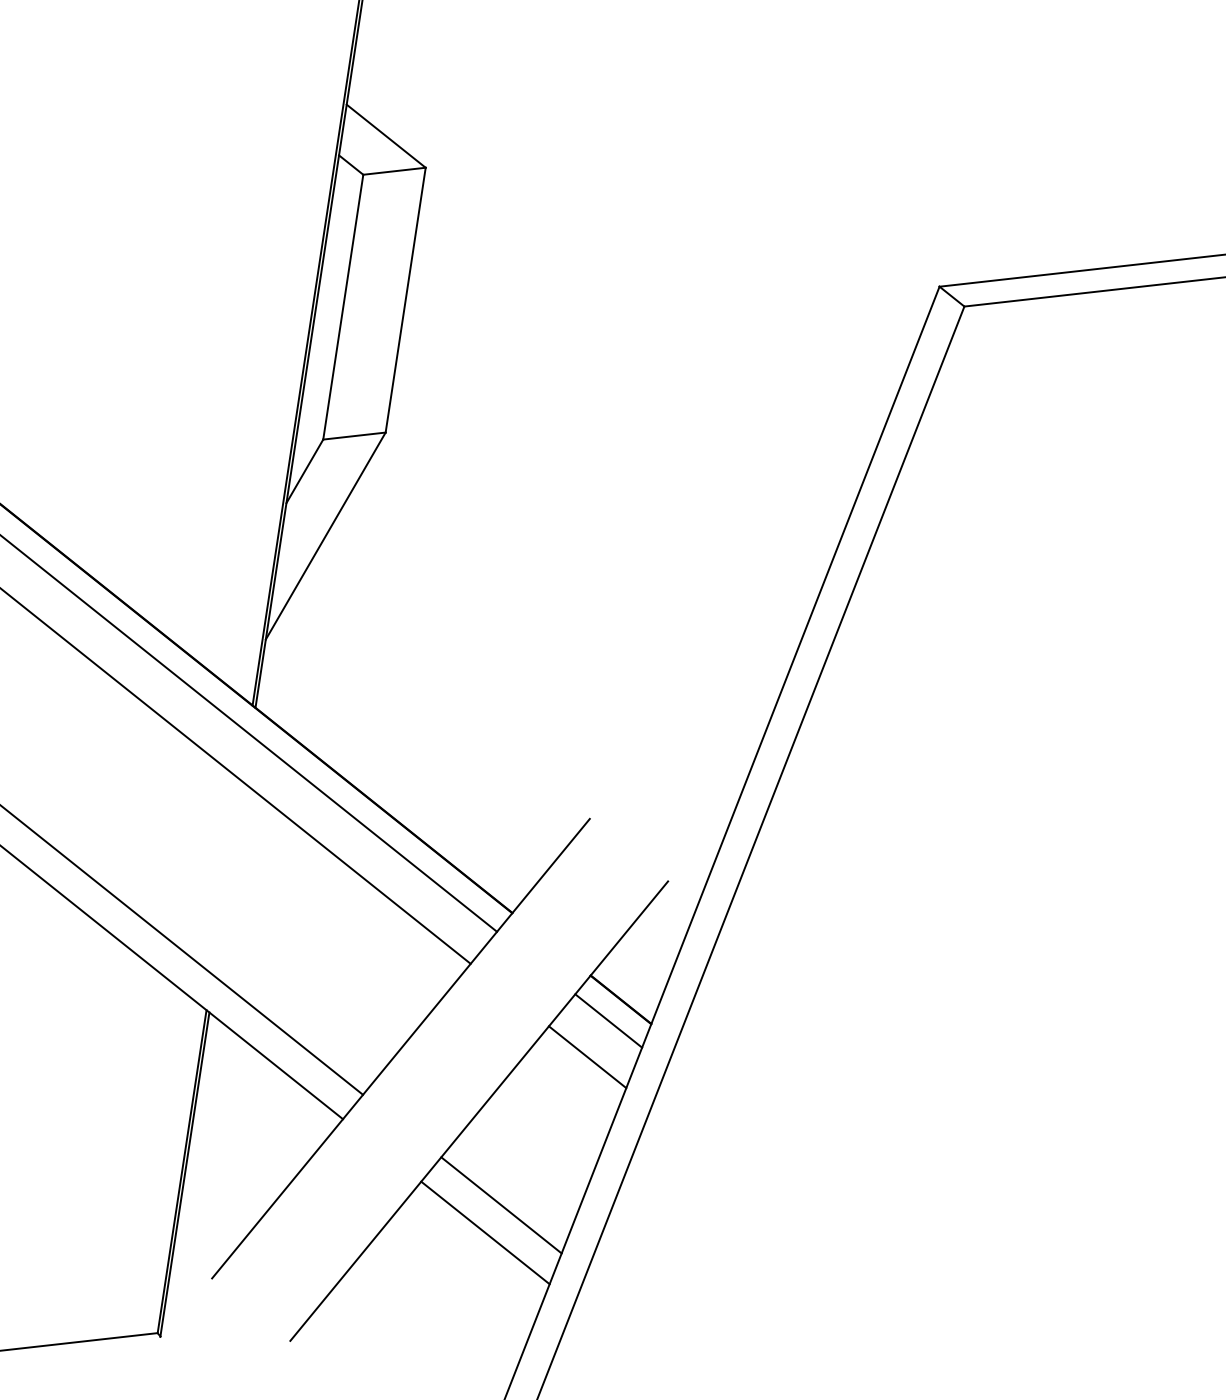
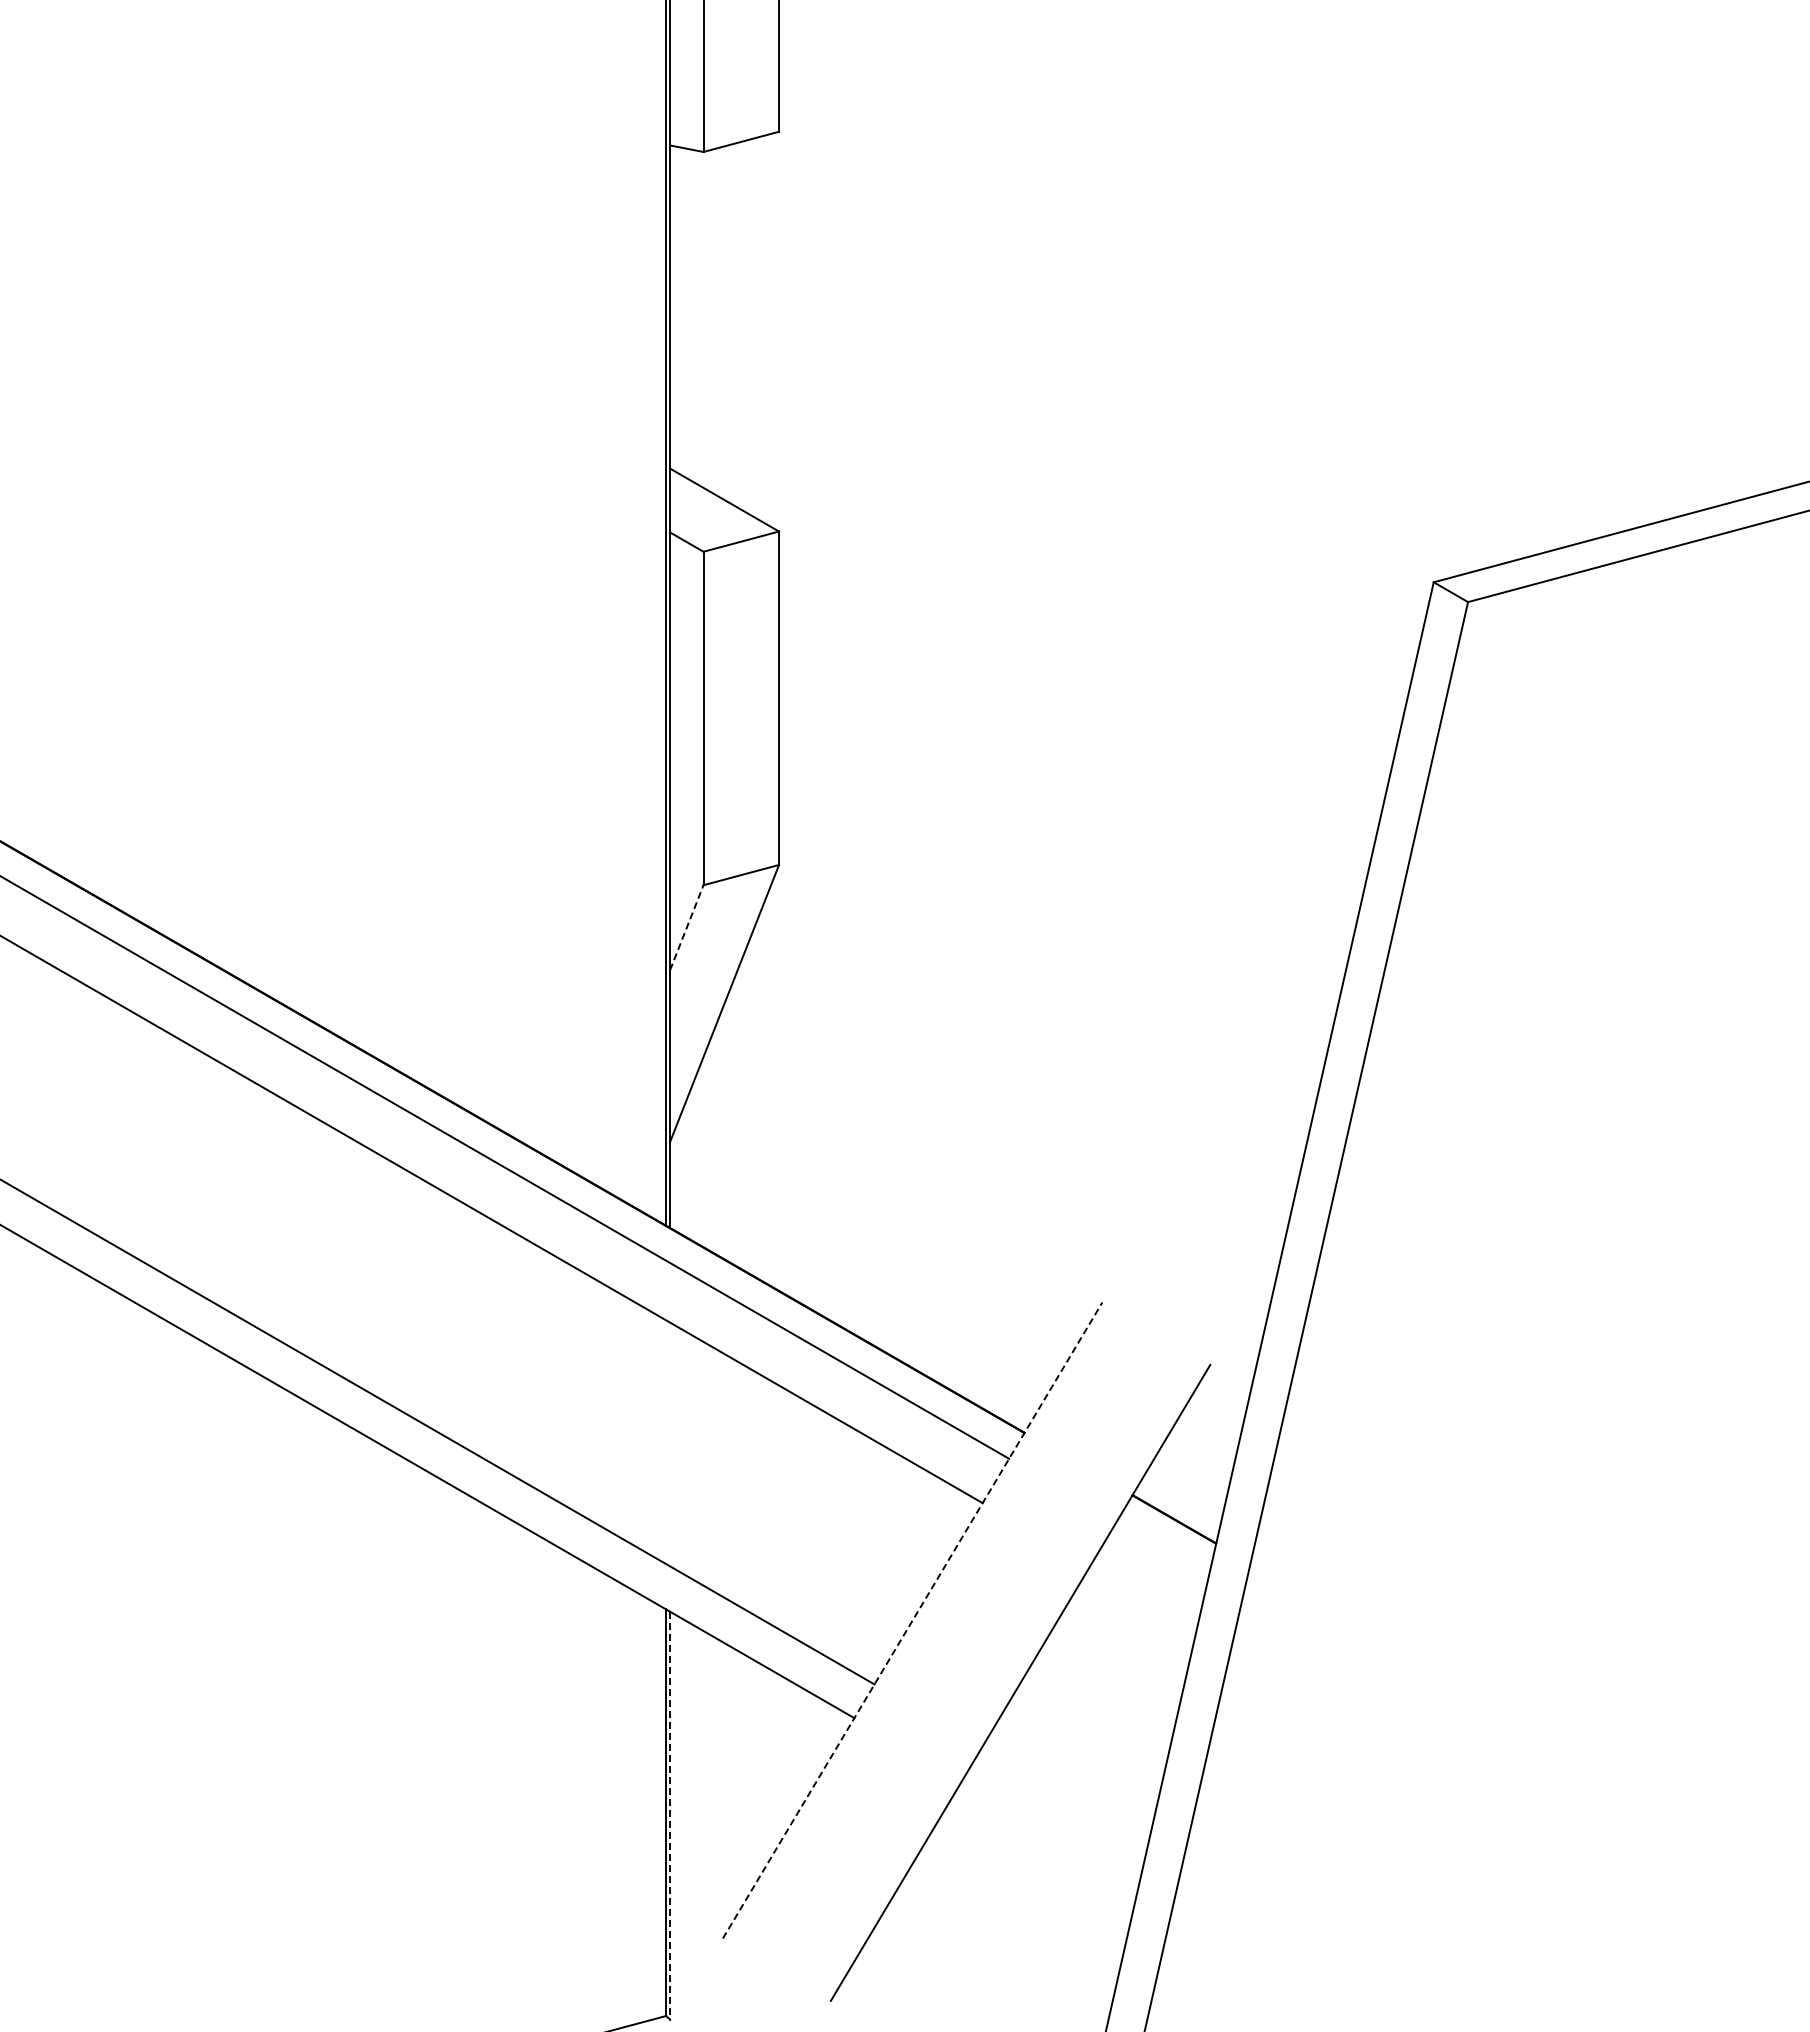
line: (304, 471) -> (686, 927), solid -> dashed
line: (609, 1020) -> (1163, 1547), removed
line: (400, 1048) -> (912, 1620), solid -> dashed
line: (587, 1057) -> (1143, 1596), removed
line: (185, 1175) -> (670, 1816), solid -> dashed
line: (501, 1205) -> (1065, 1794), removed
line: (485, 1232) -> (1050, 1831), removed

